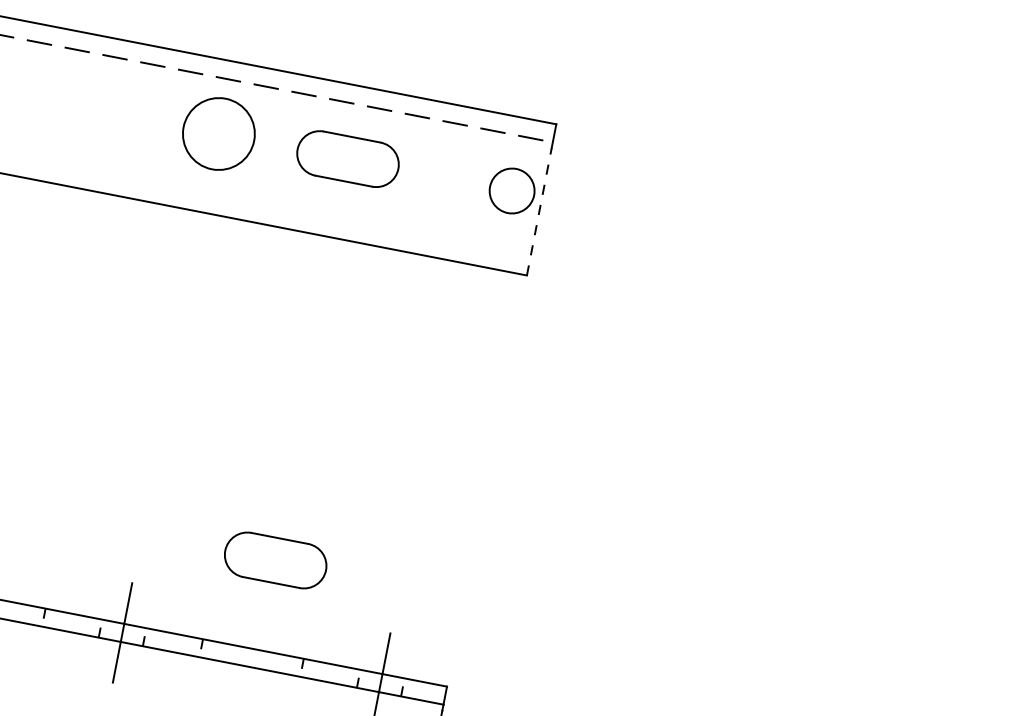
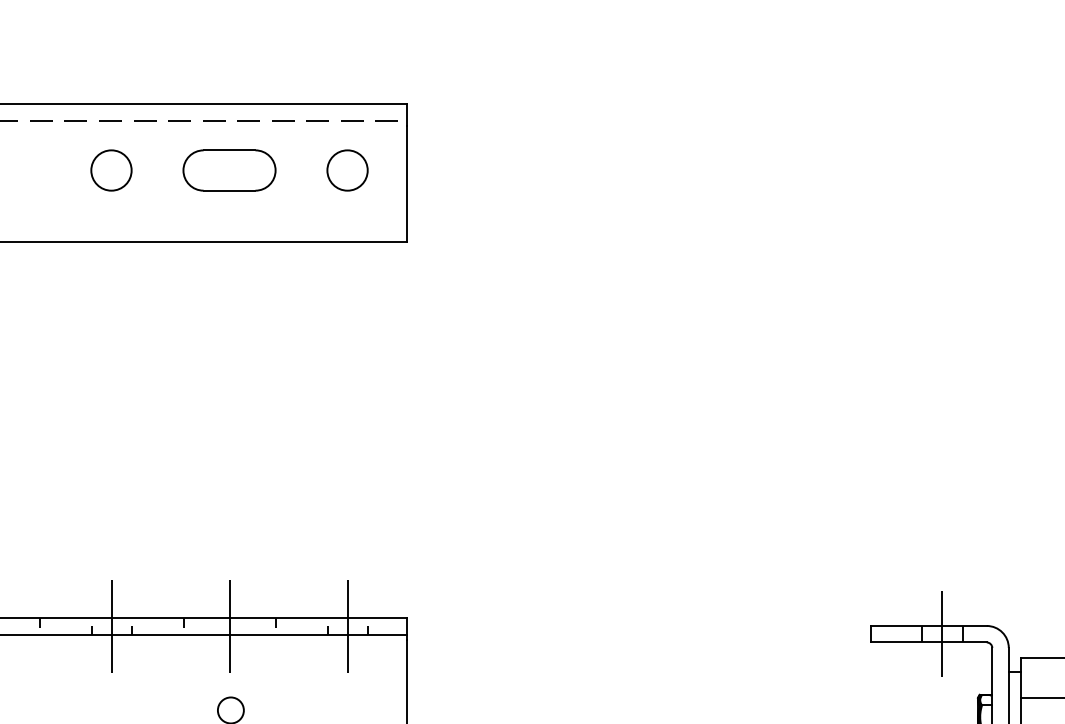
circle: (218, 134) -> (111, 170), size x0.62
circle: (512, 190) -> (347, 170), moved
line: (539, 211) -> (407, 183), dashed -> solid
part: (275, 560) -> (234, 536), removed
line: (252, 658) -> (230, 626), added

